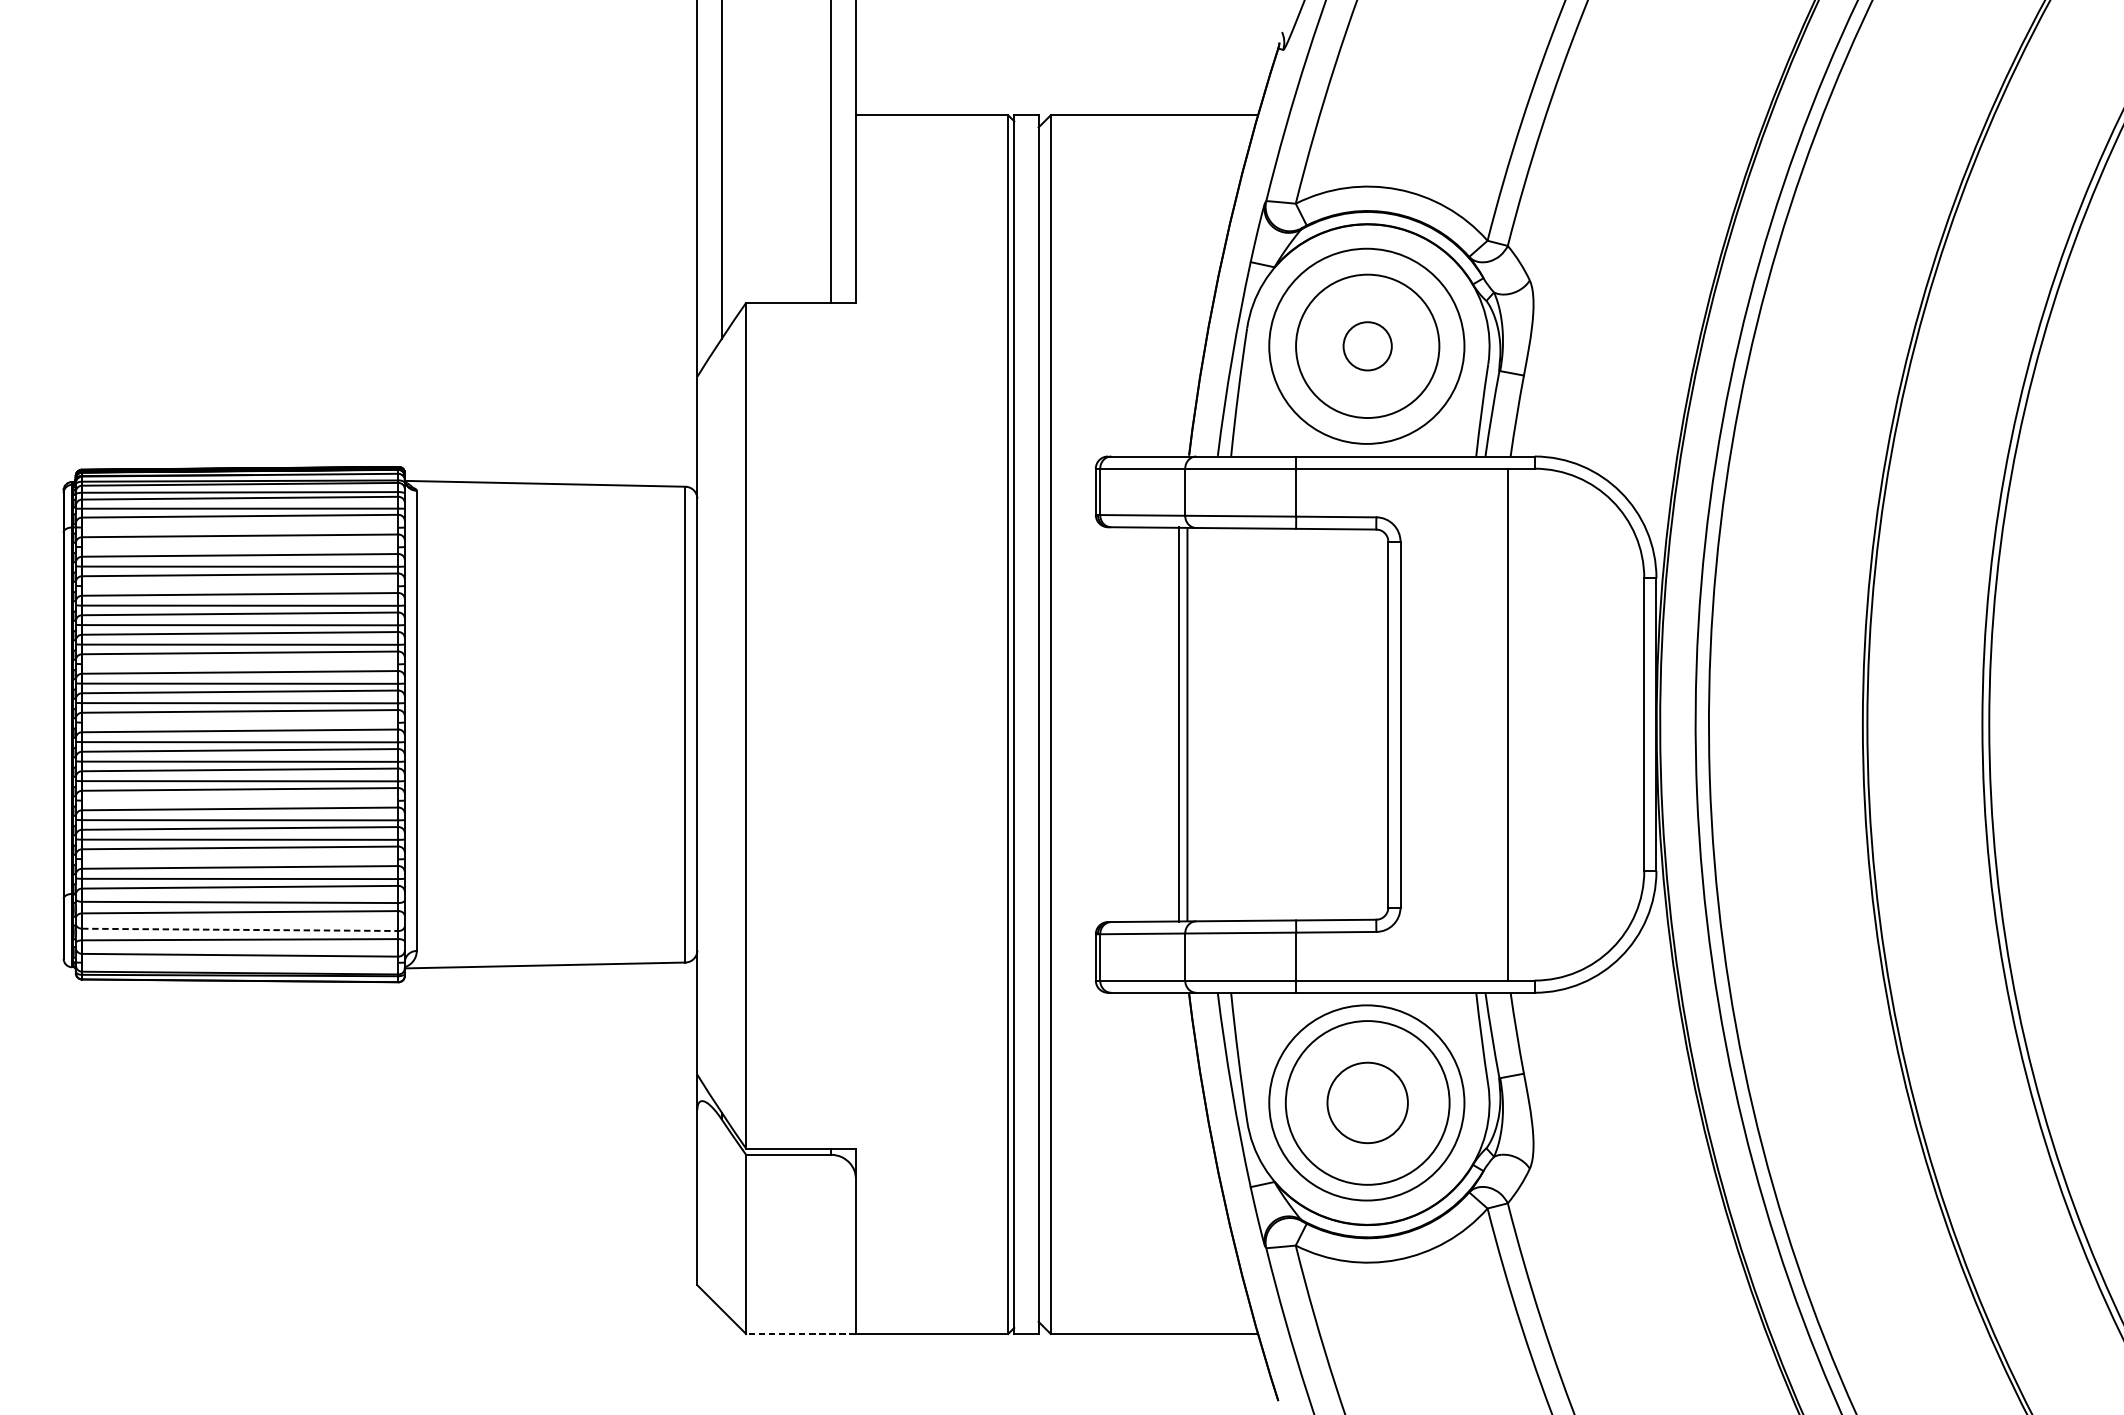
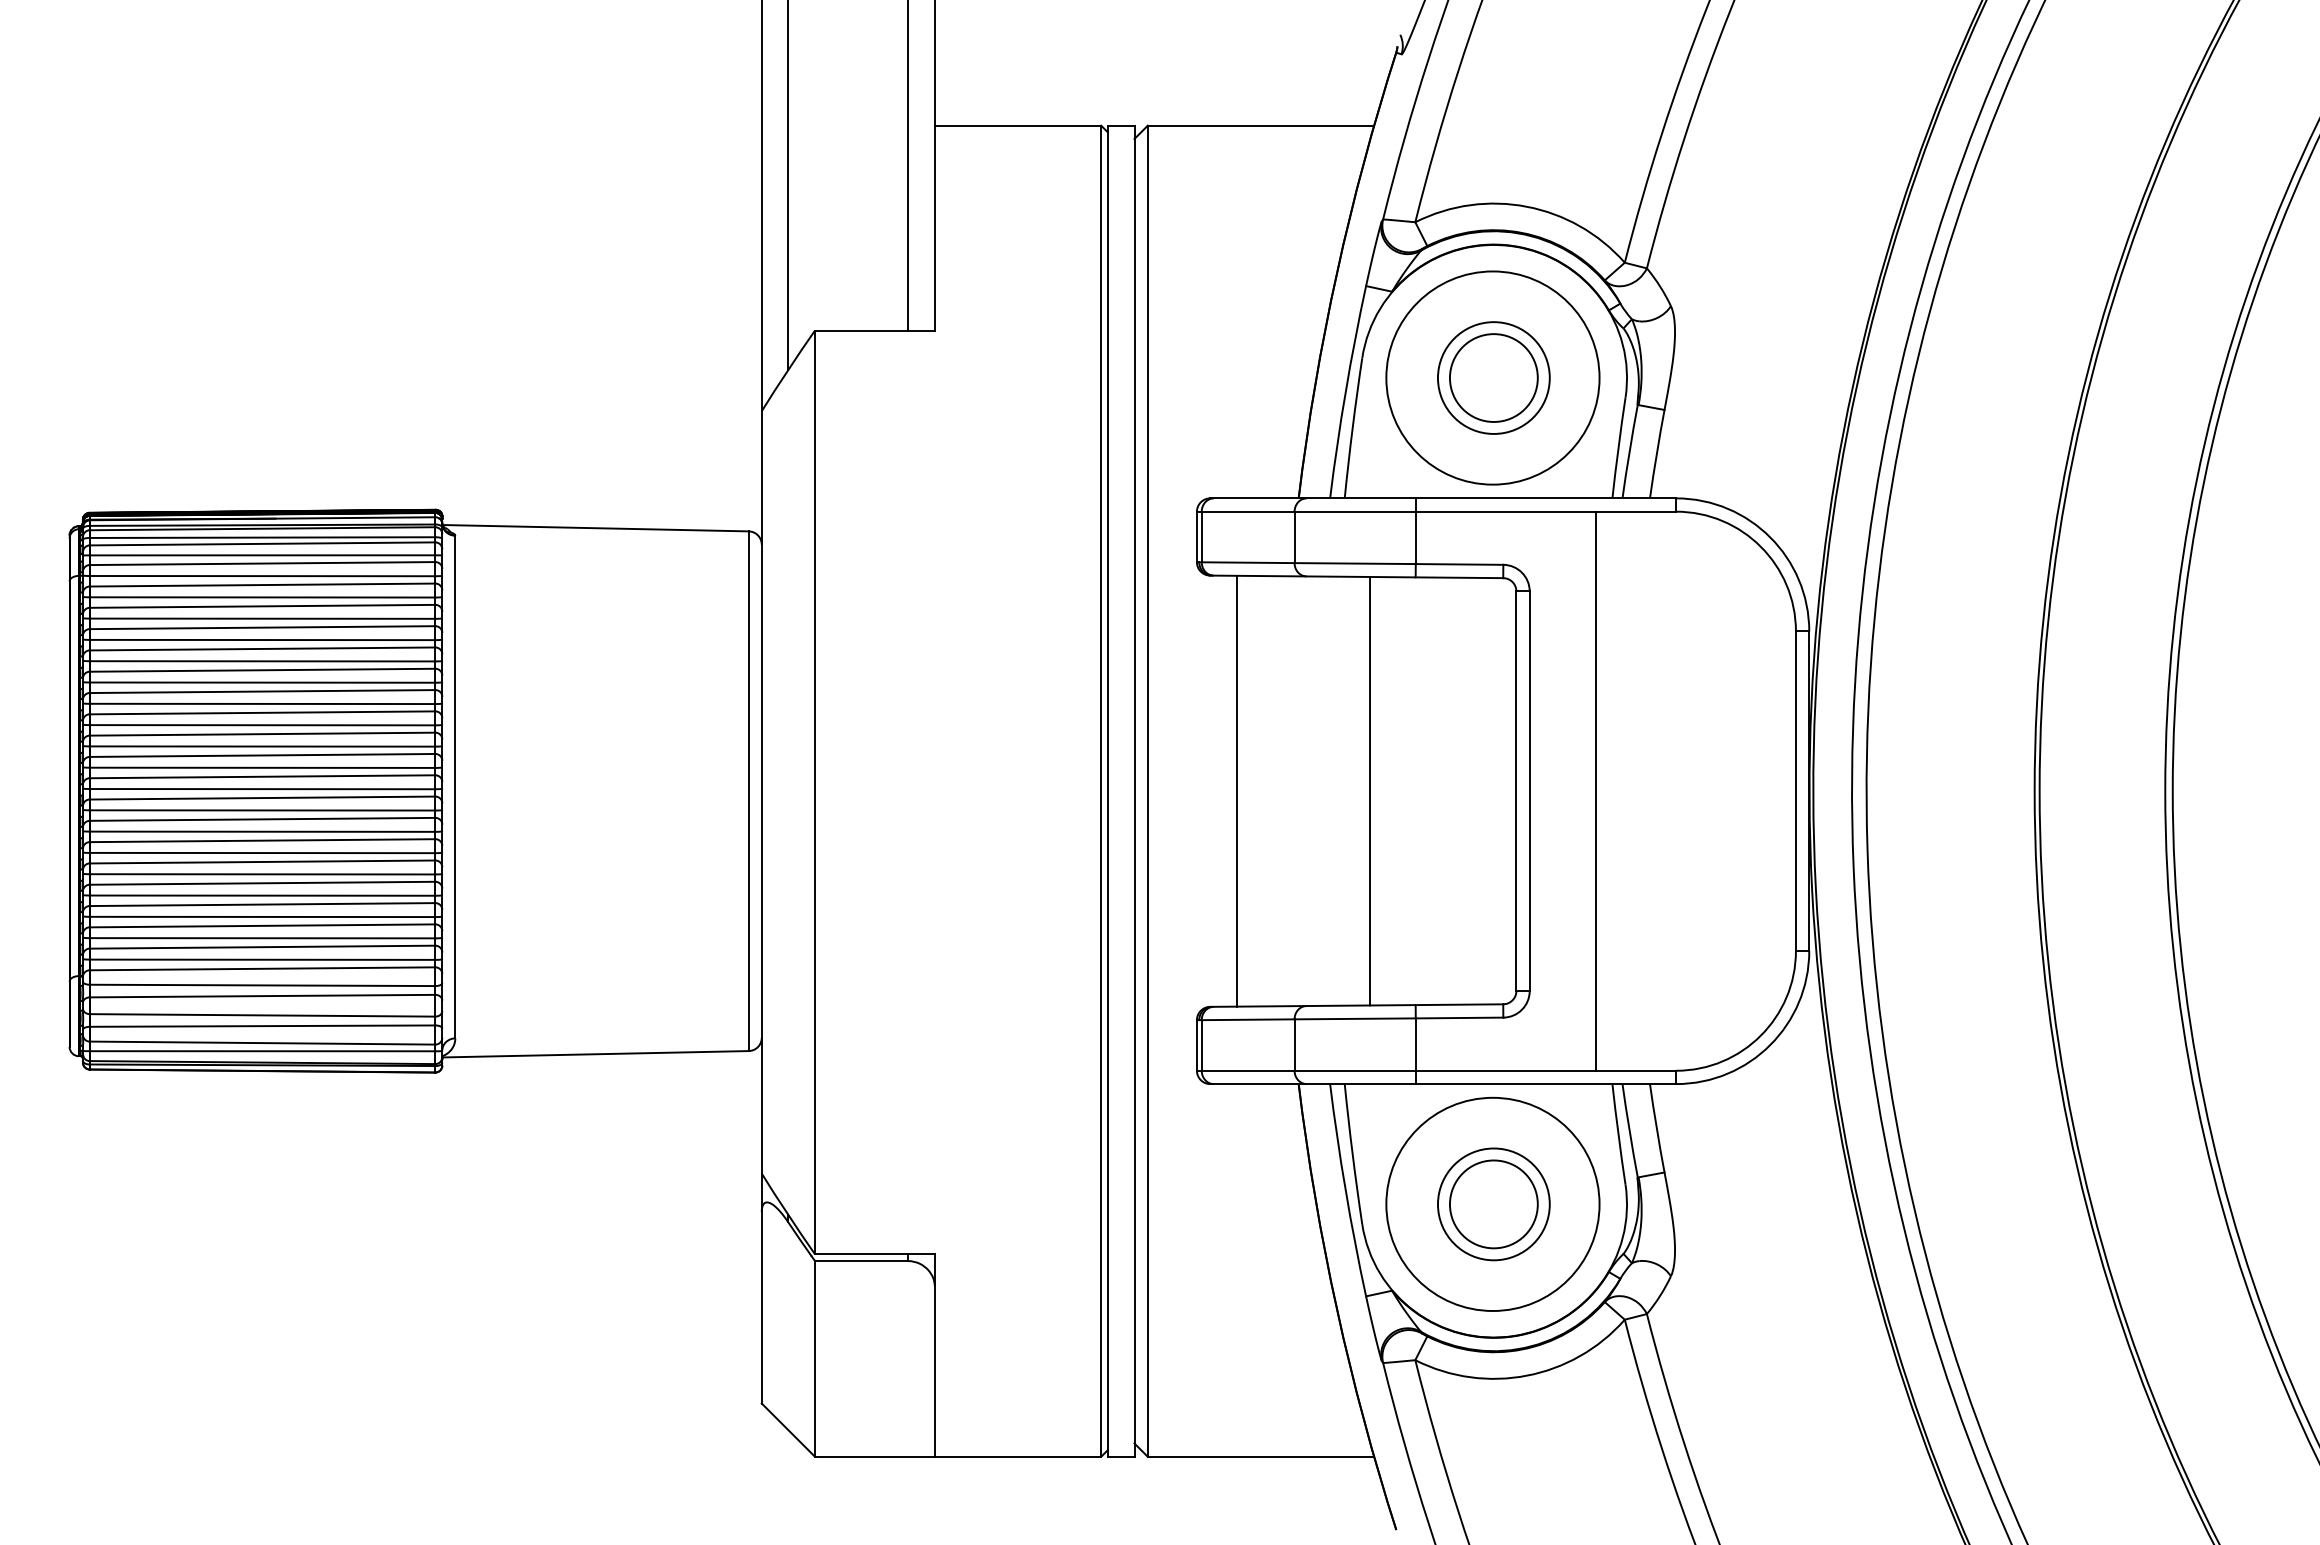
circle: (1367, 345) -> (1493, 377), size x0.71
circle: (1367, 345) -> (1493, 377), size x1.67
line: (240, 528) -> (262, 576), added
line: (240, 547) -> (262, 597), added
line: (240, 585) -> (262, 639), added
line: (240, 664) -> (262, 725), added
line: (240, 723) -> (262, 789), added
line: (1178, 723) -> (1236, 790), moved
line: (1186, 723) -> (1369, 790), moved
line: (1508, 723) -> (1596, 790), moved
line: (240, 800) -> (262, 874), added
line: (240, 859) -> (262, 938), added
line: (240, 929) -> (262, 1015), dashed -> solid
line: (240, 962) -> (262, 1051), added
circle: (1367, 1103) -> (1493, 1204), size x0.62
line: (800, 1333) -> (874, 1456), dashed -> solid

